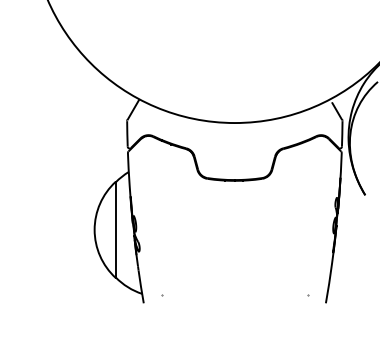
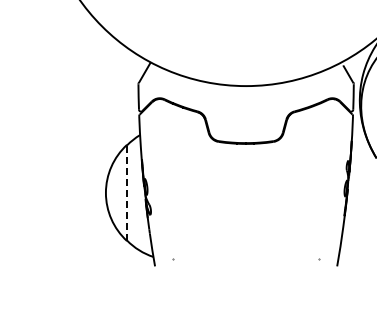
line: (115, 229) -> (126, 192), solid -> dashed

